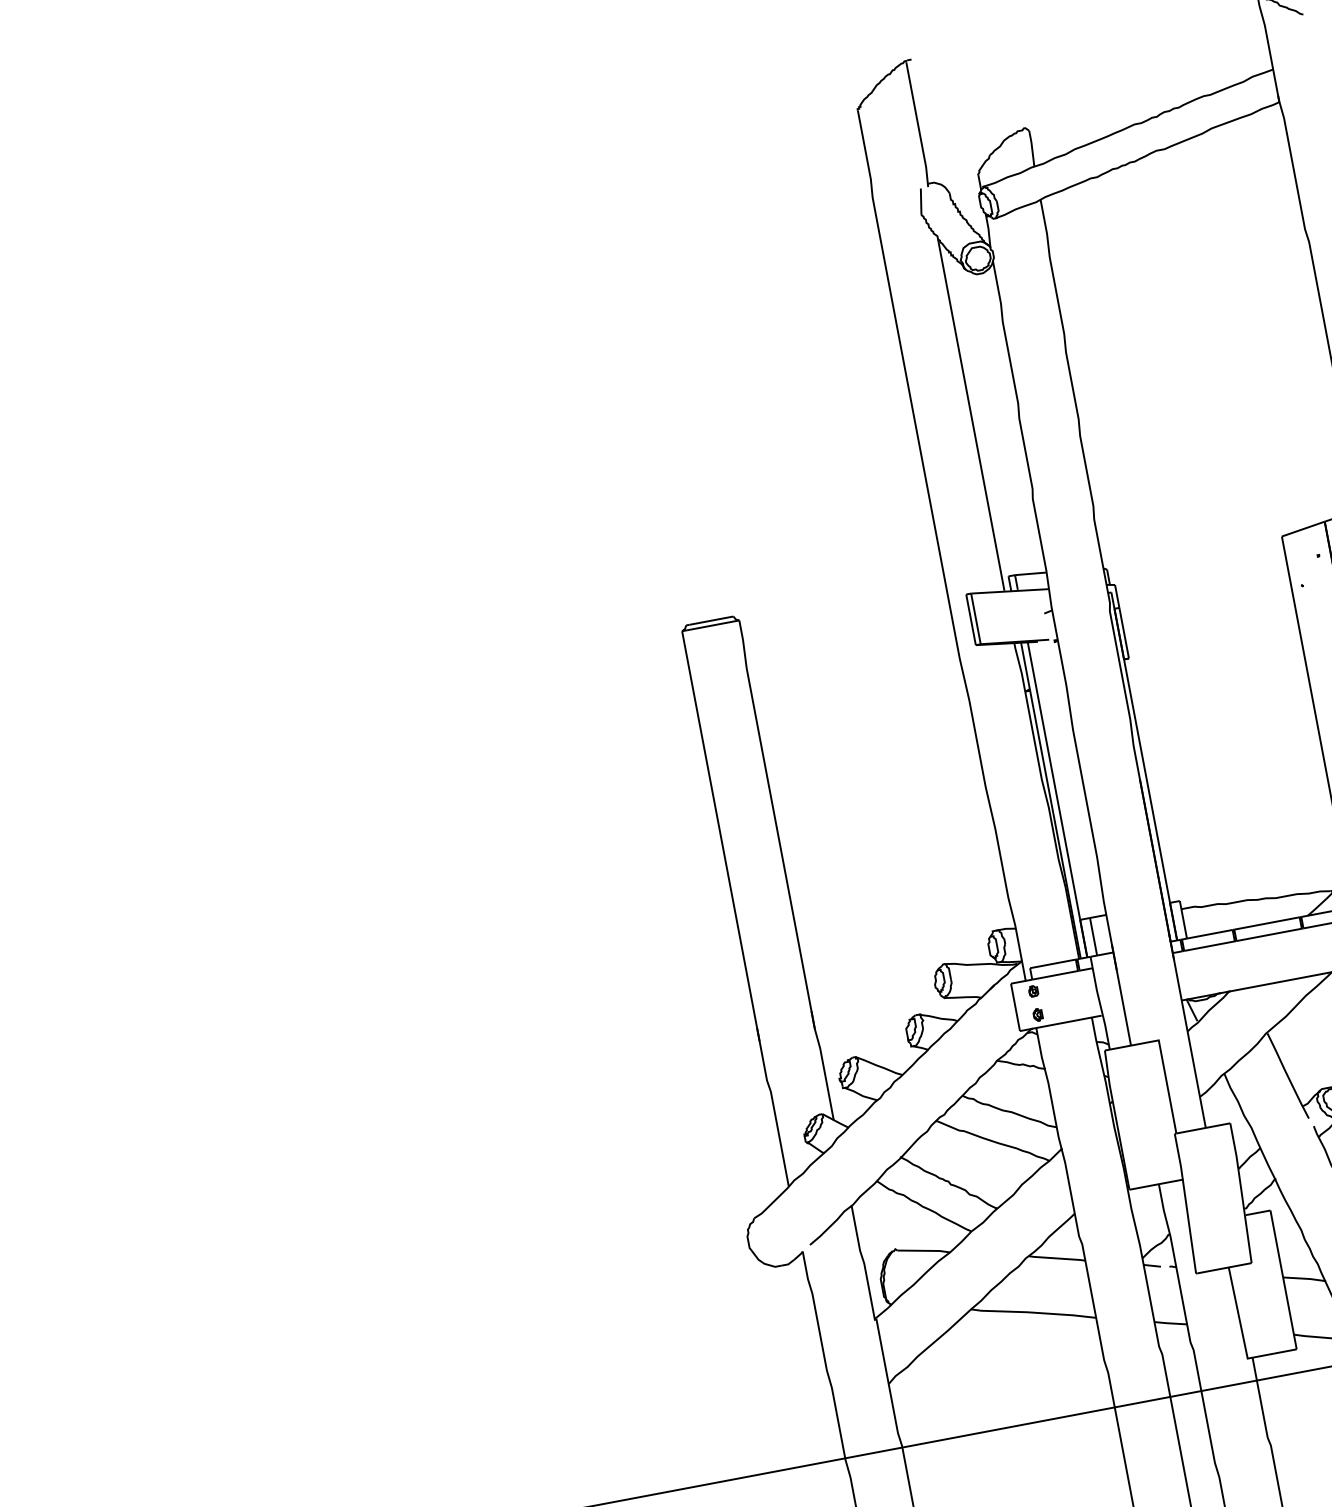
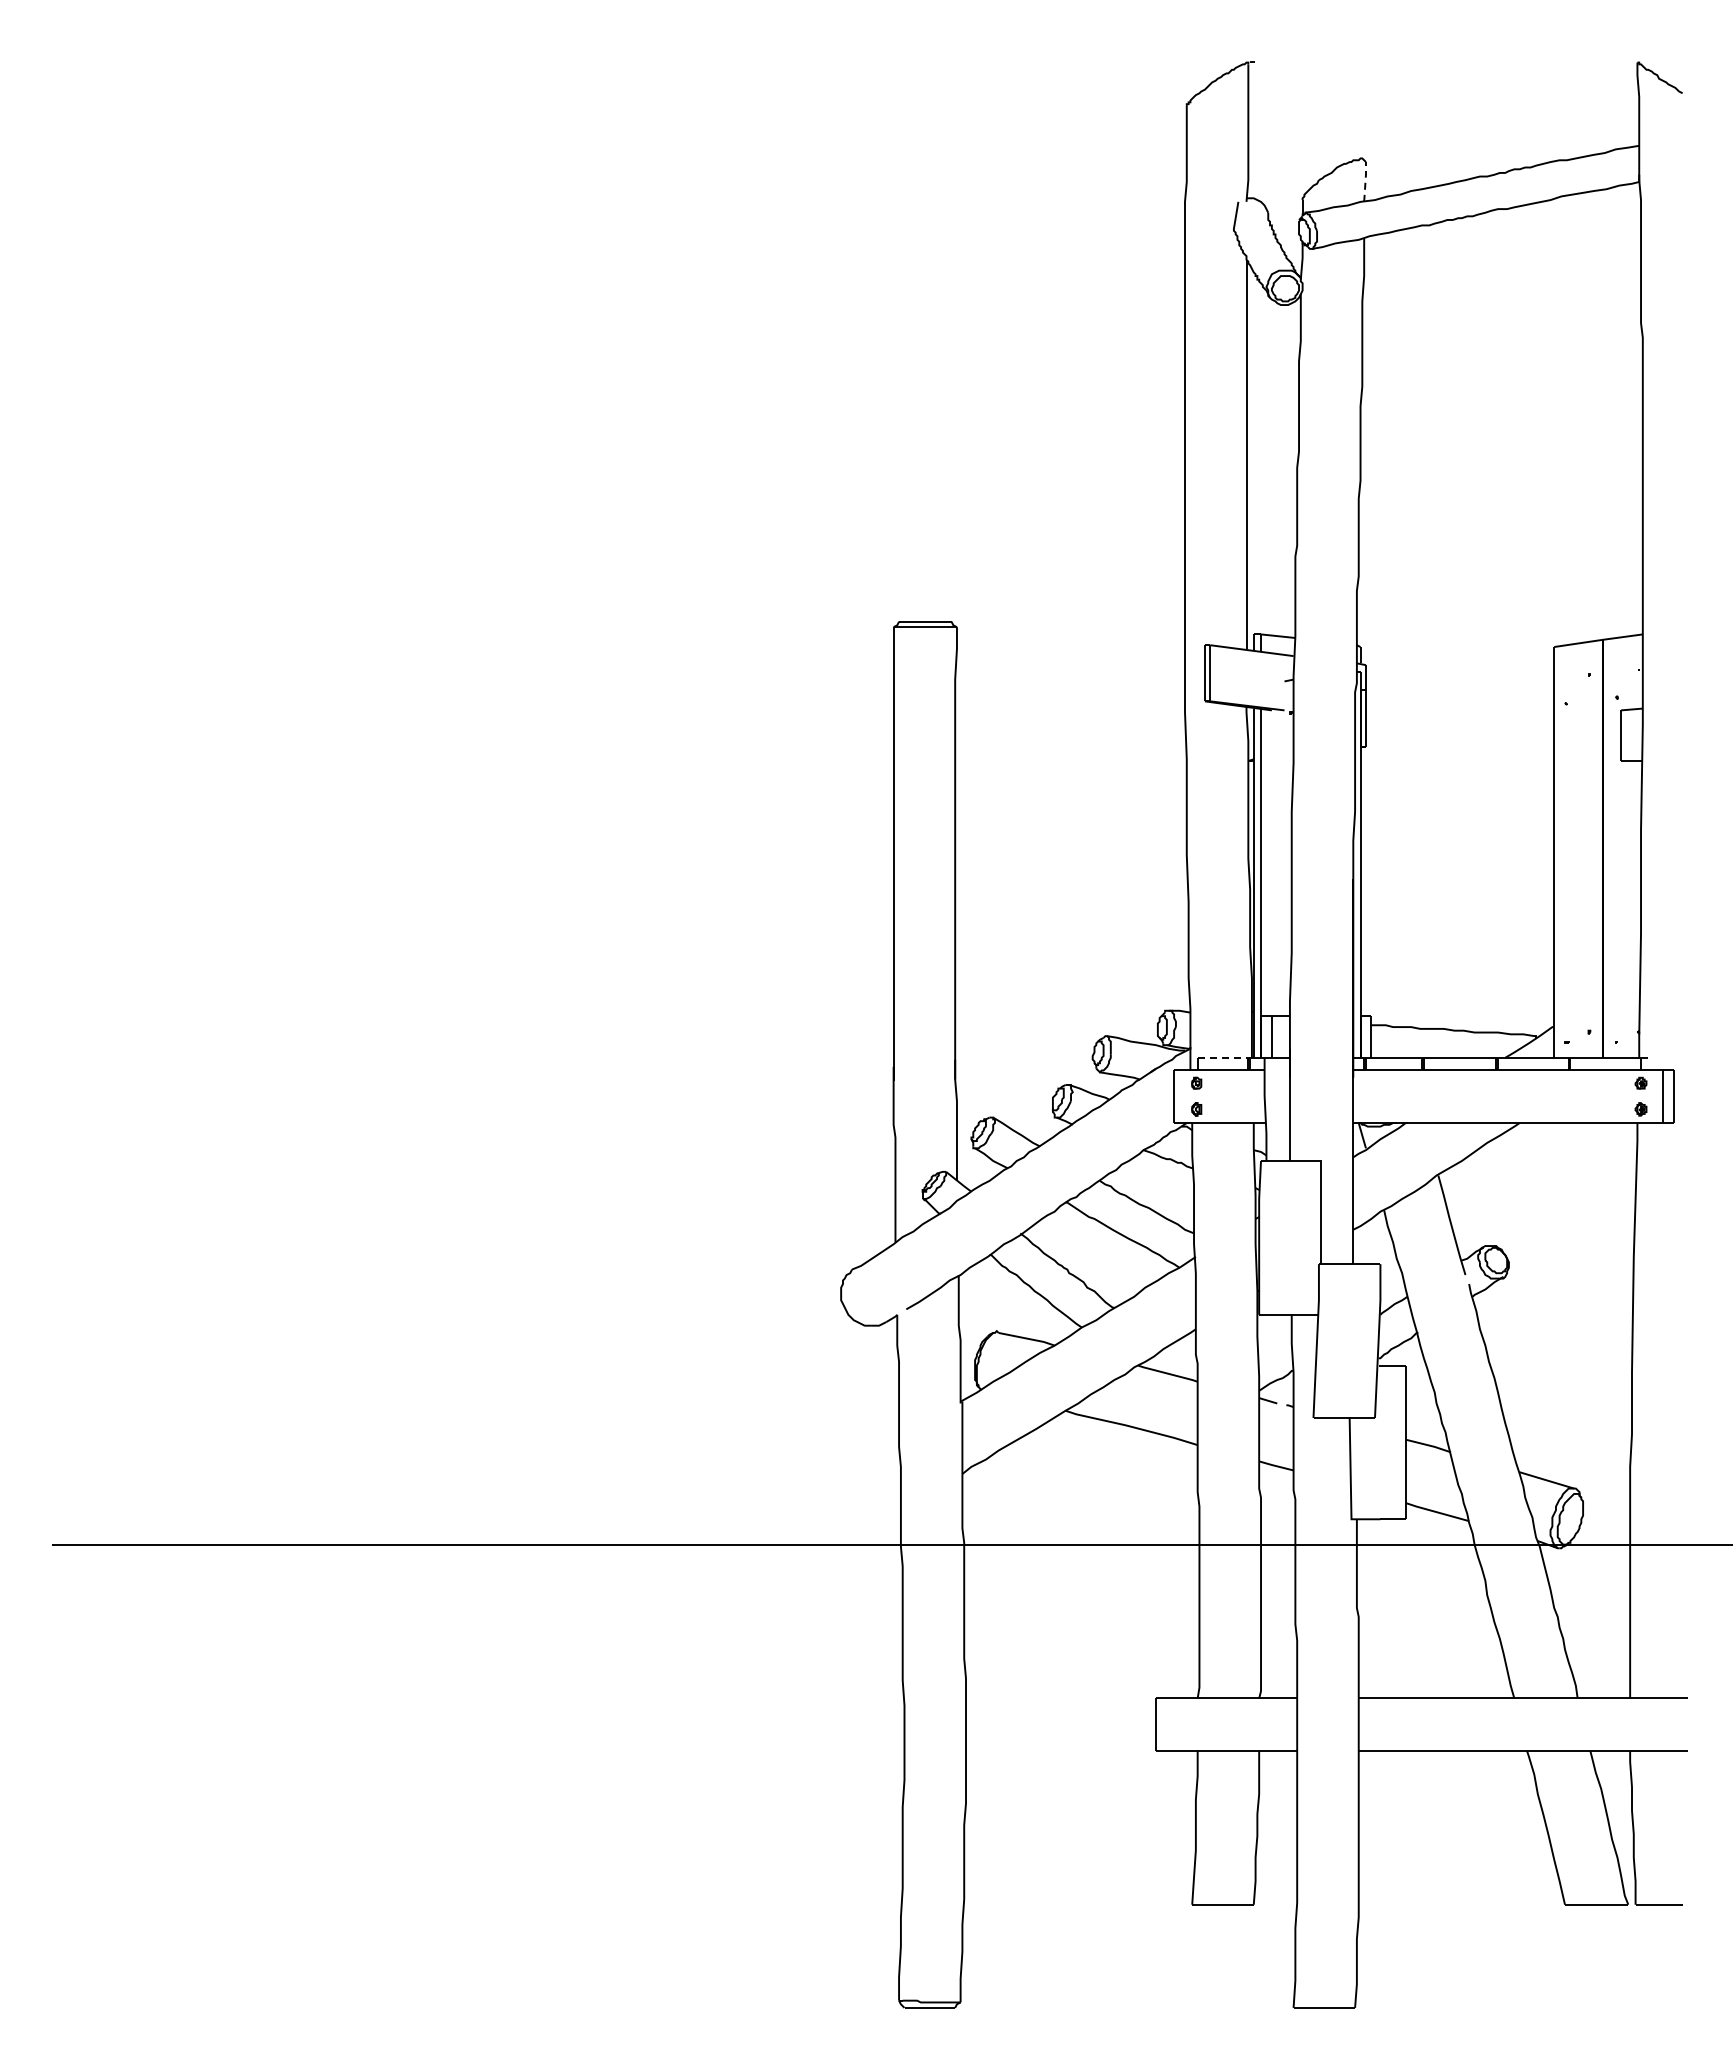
line: (1032, 148) -> (1365, 181), solid -> dashed
line: (1053, 963) -> (1223, 1057), solid -> dashed

